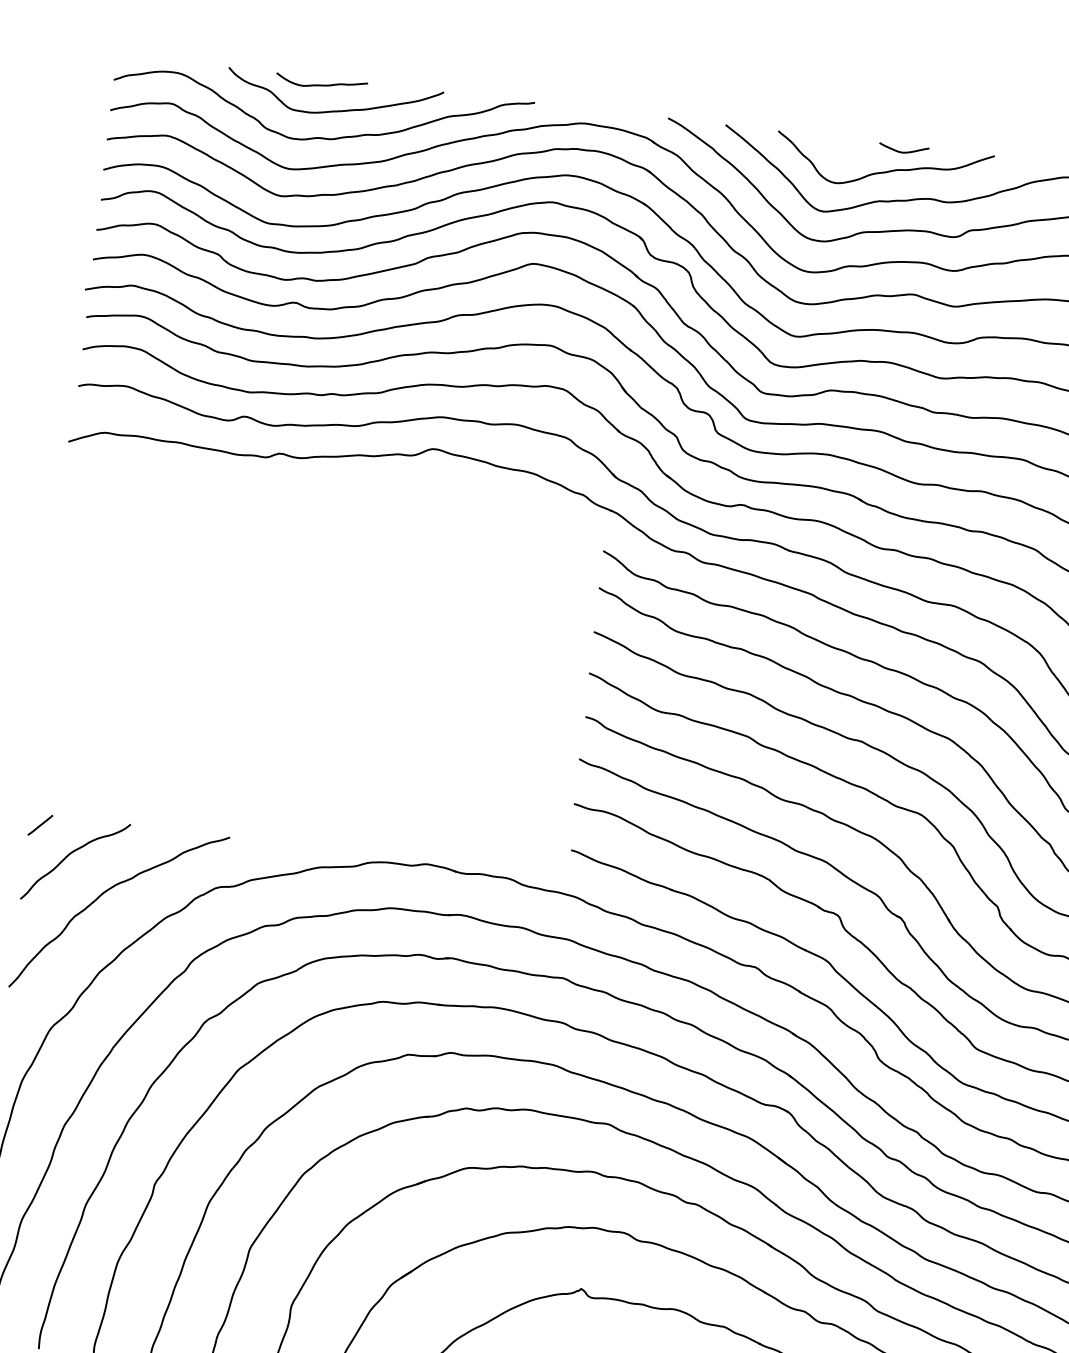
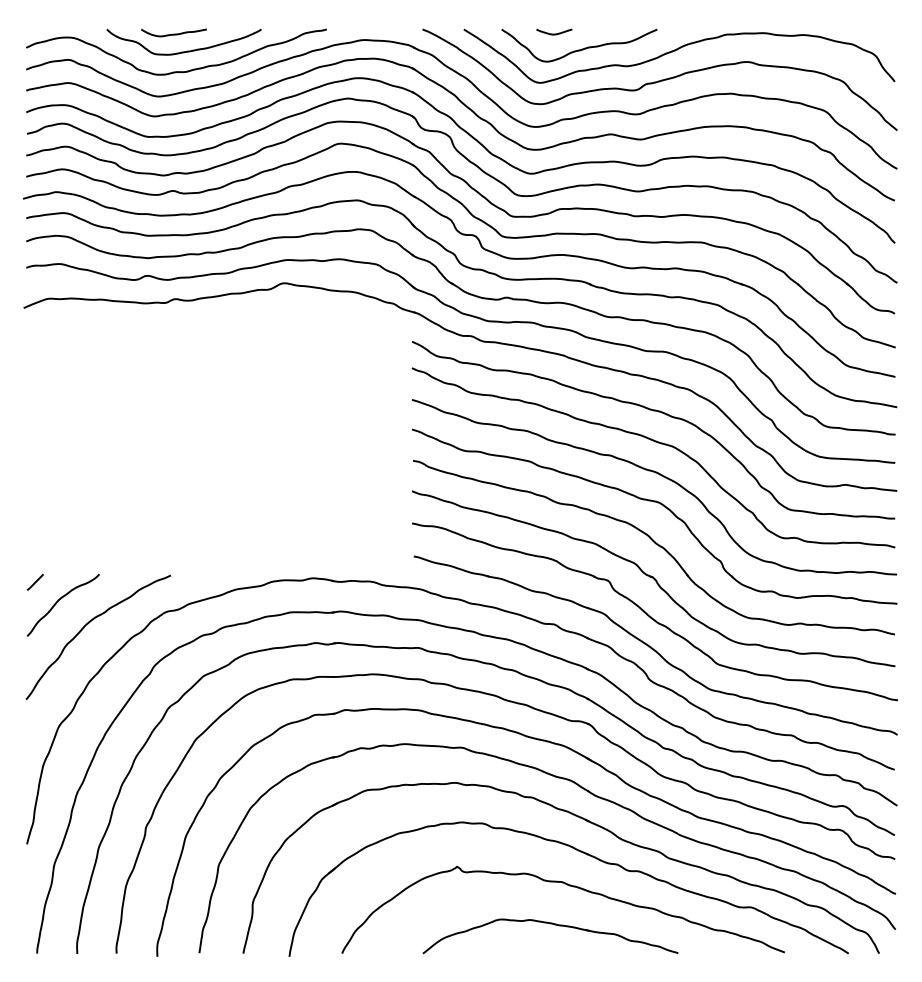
curve: (903, 151) -> (554, 33), moved

